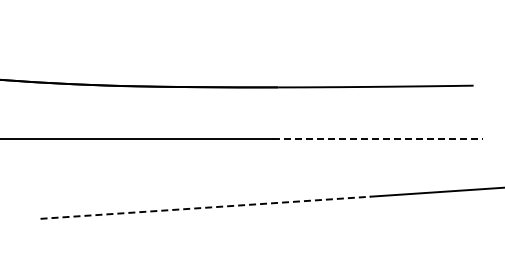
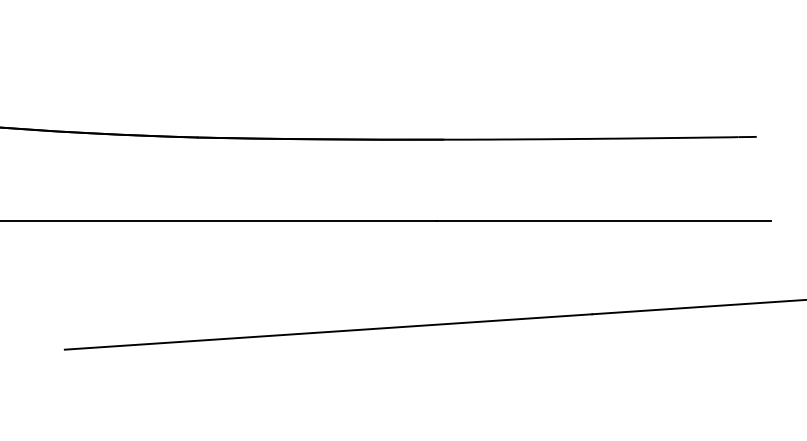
line: (377, 138) -> (603, 221), dashed -> solid
line: (206, 207) -> (330, 331), dashed -> solid

